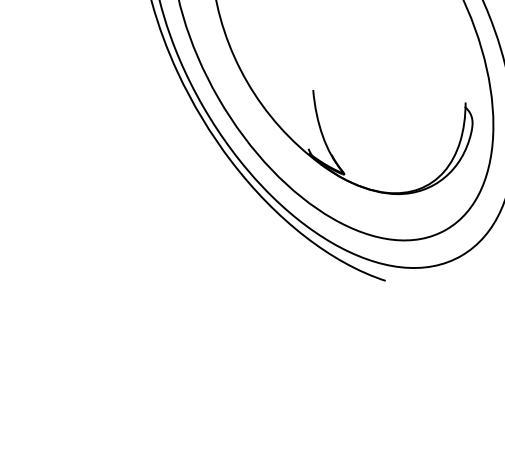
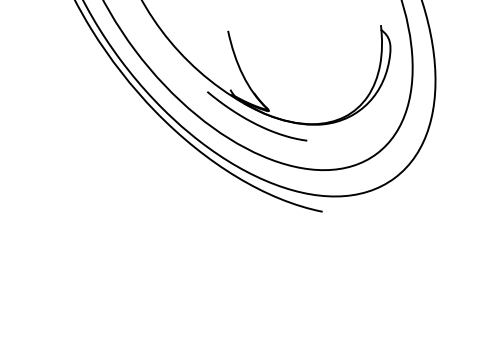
curve: (328, 183) -> (254, 121), added

